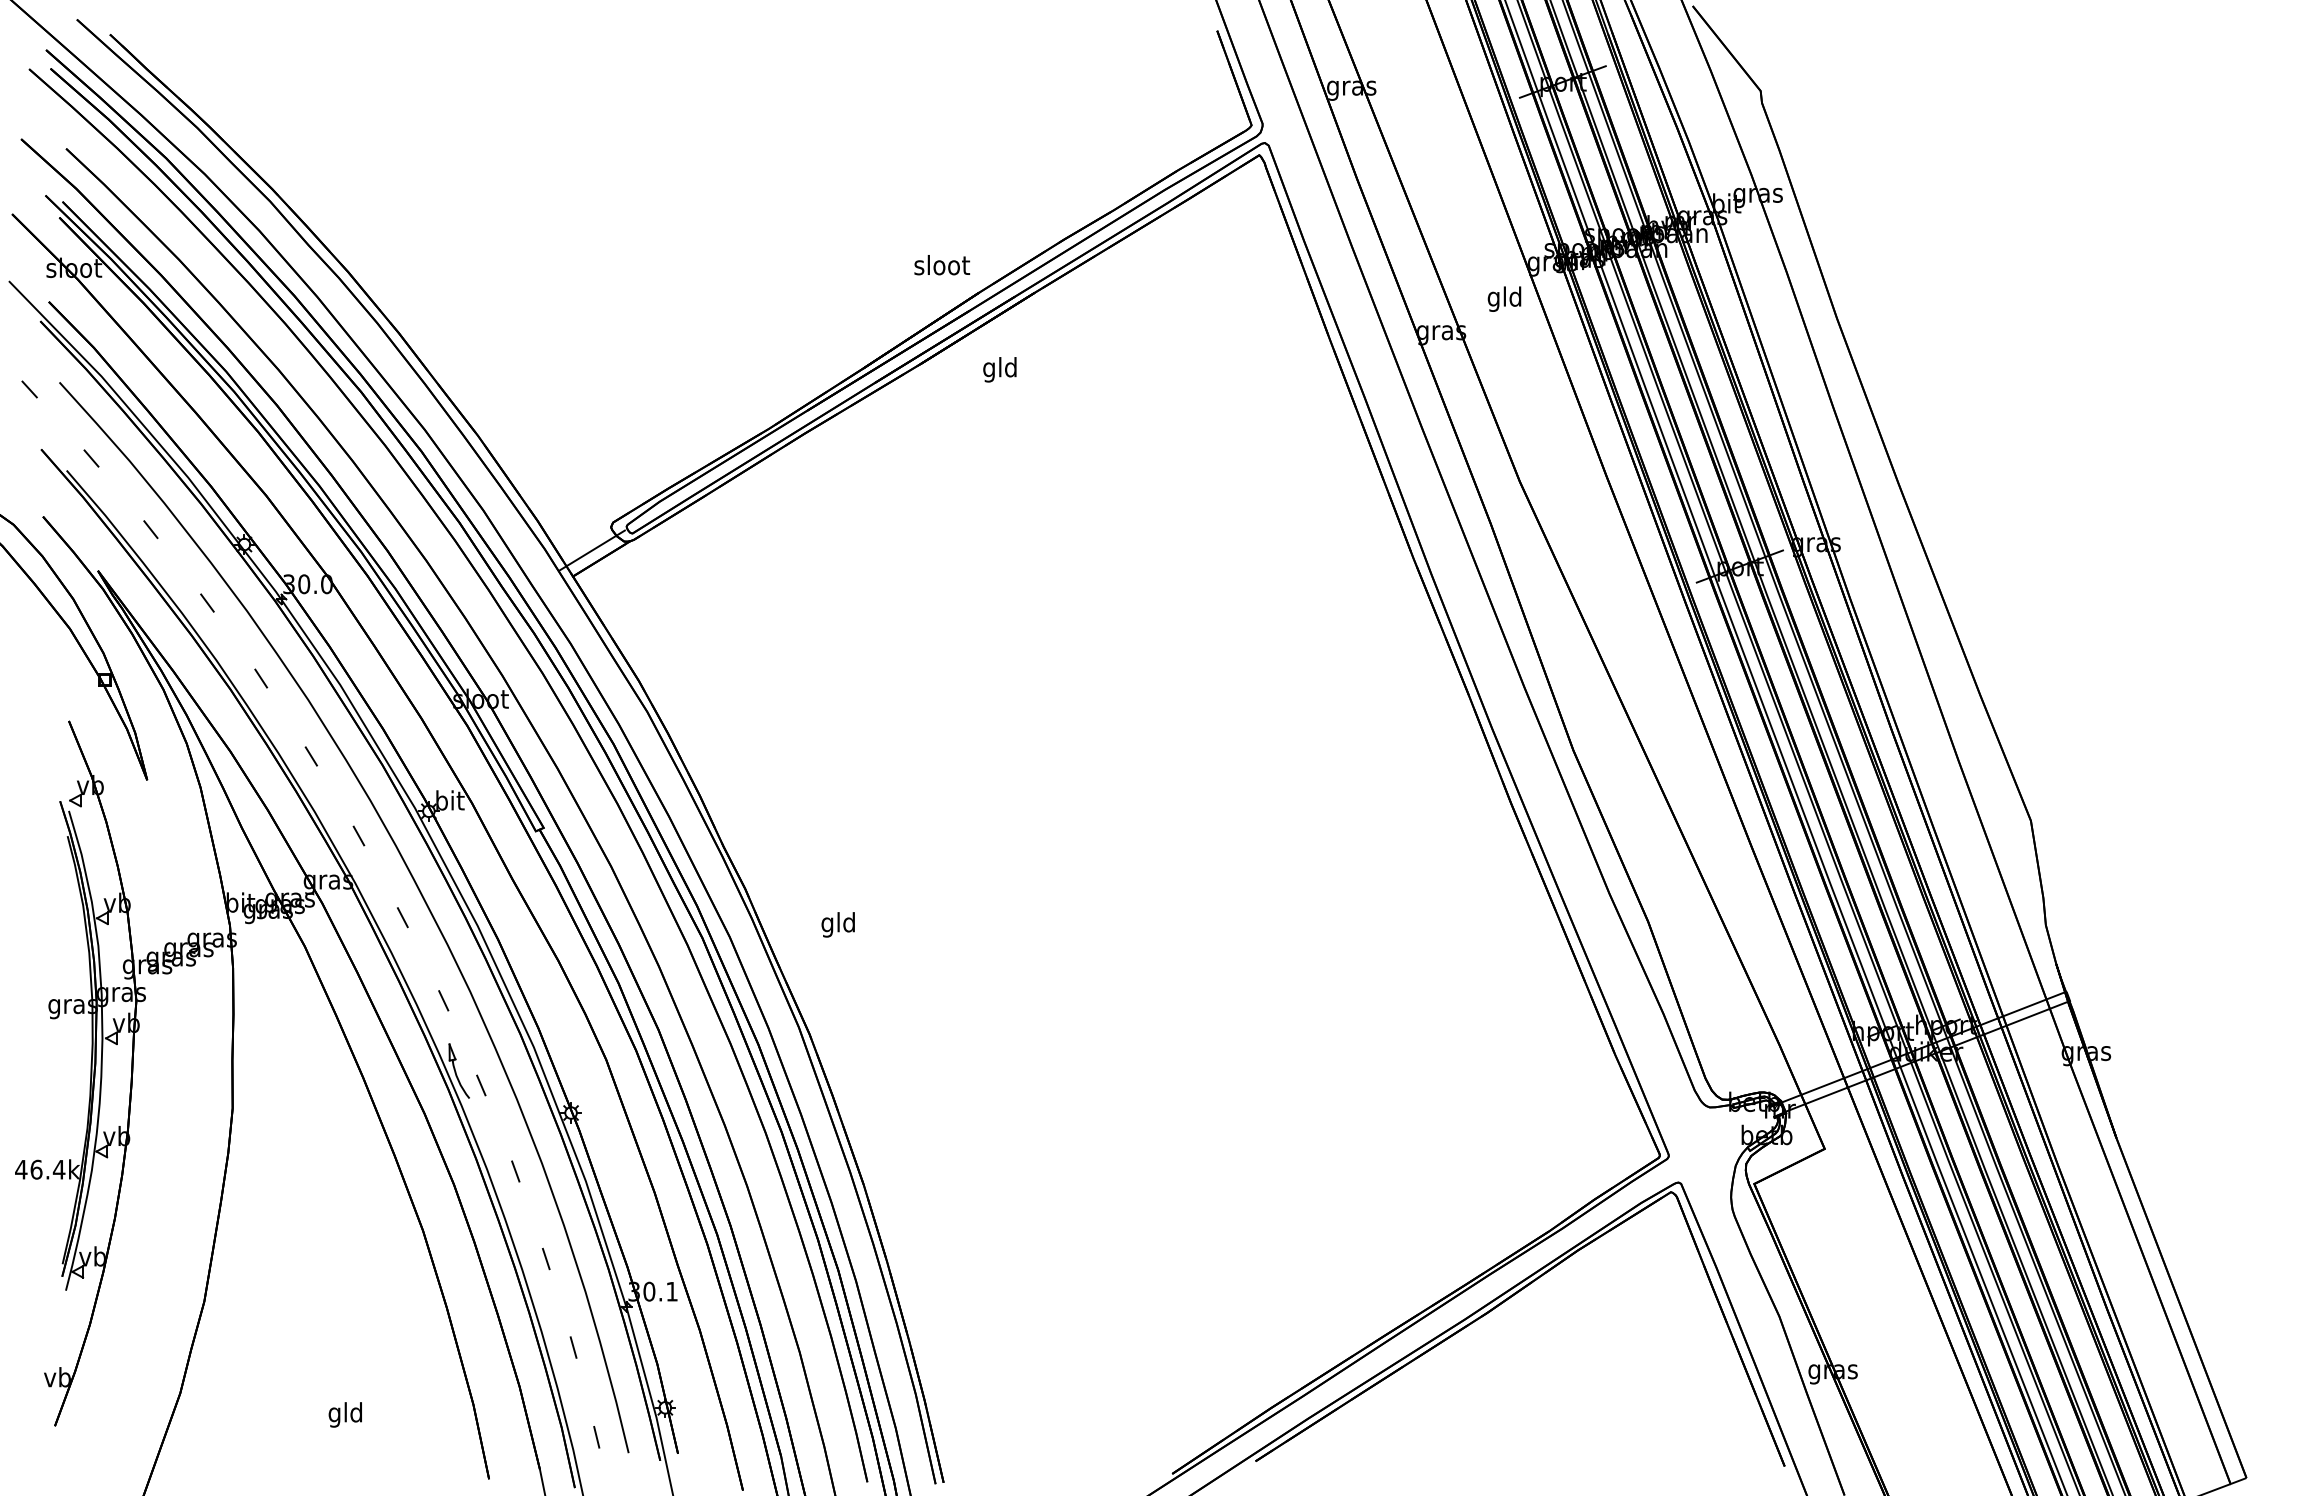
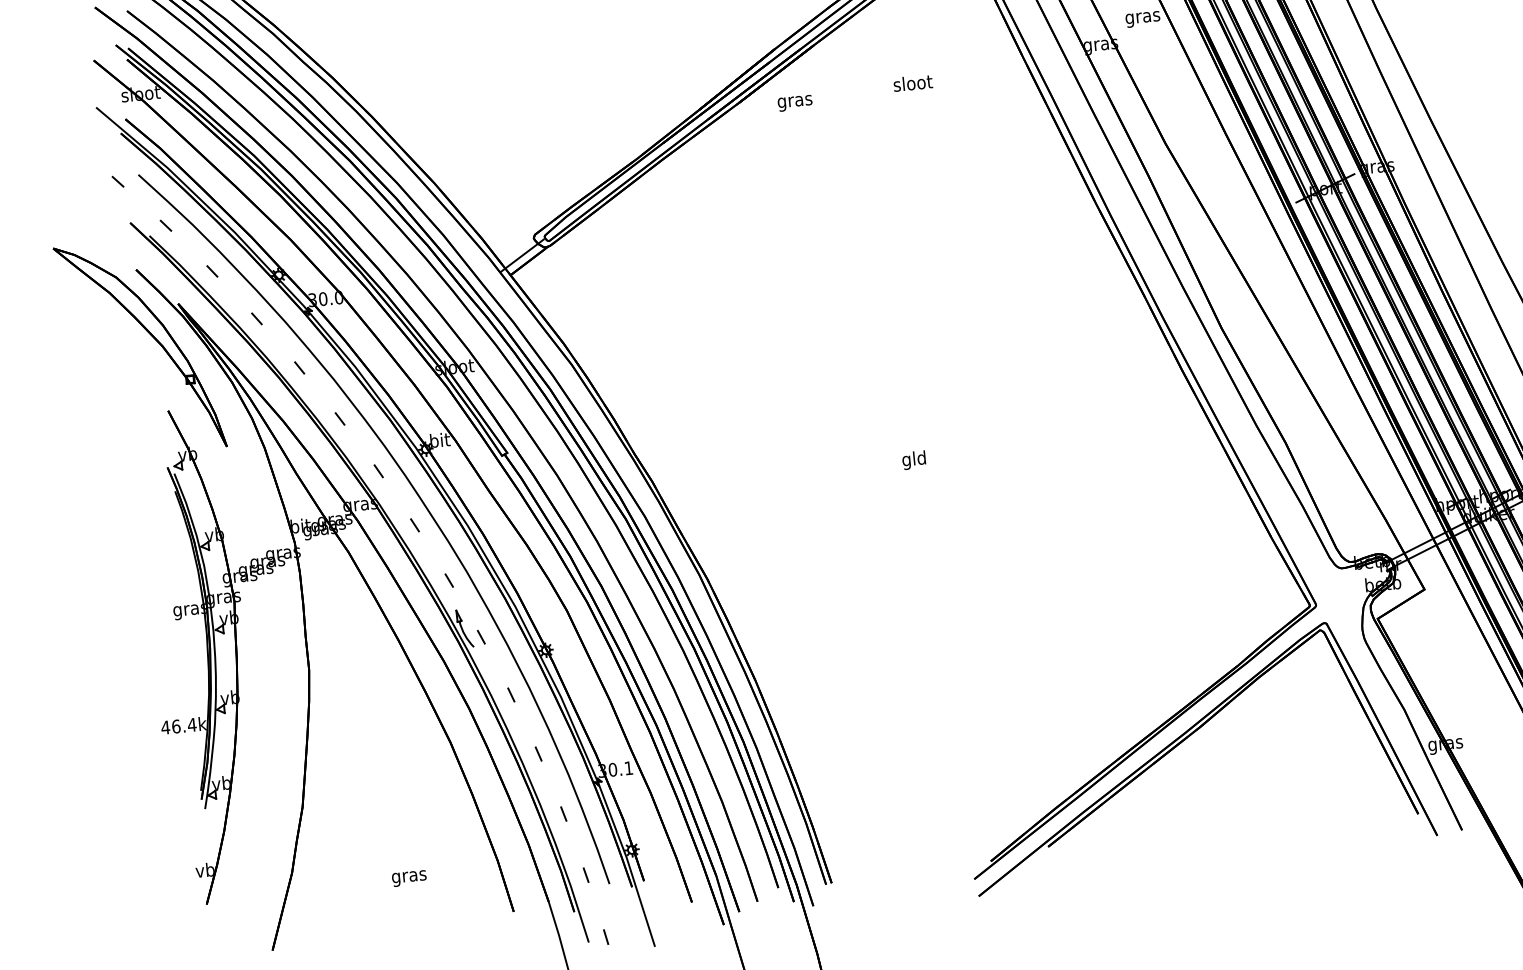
text: (942, 265) -> (913, 83), moved
text: (1504, 298) -> (1142, 17), gld -> gras
text: (999, 369) -> (794, 101), gld -> gras
text: (837, 924) -> (913, 460), moved
text: (345, 1414) -> (408, 876), gld -> gras

